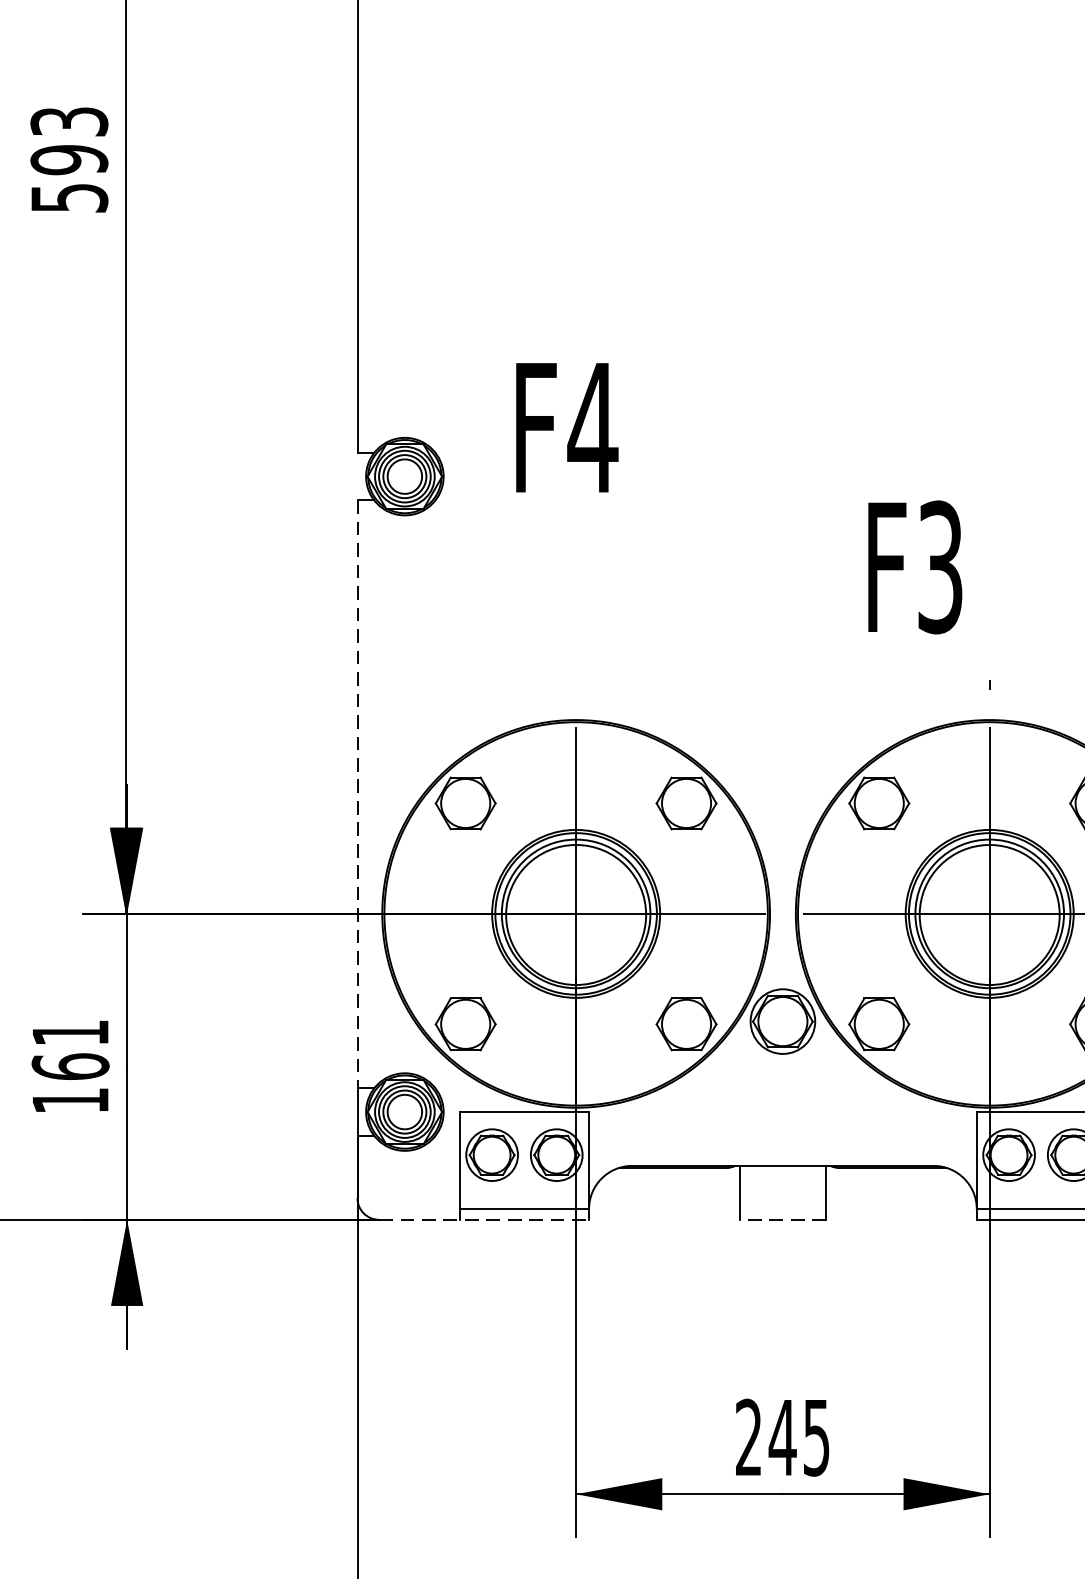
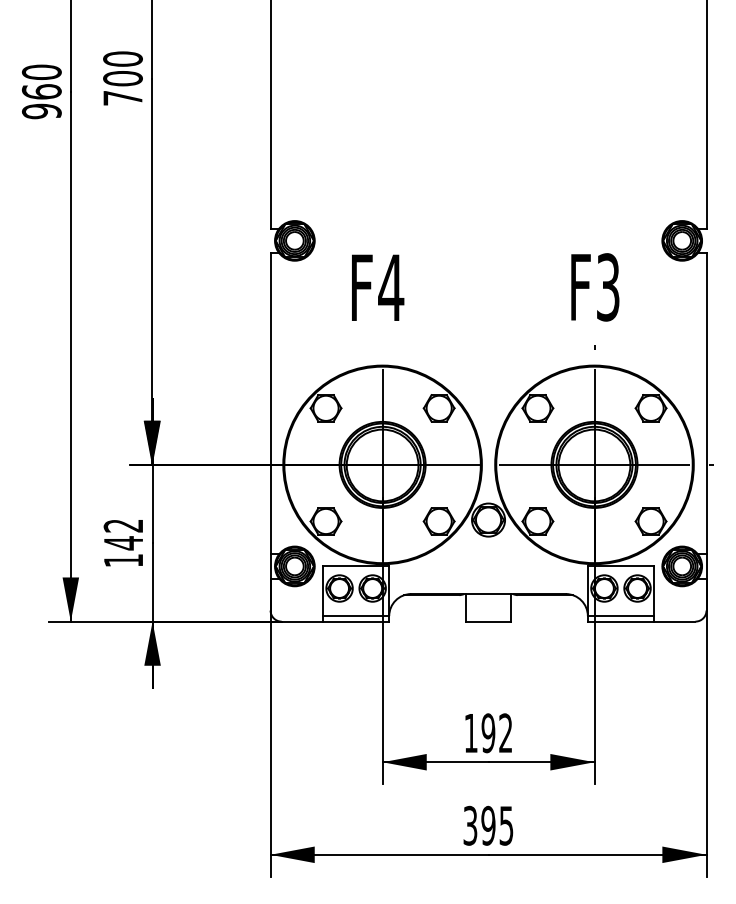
text: (68, 159) -> (122, 78), 593 -> 700
text: (568, 427) -> (378, 287), moved
text: (915, 567) -> (595, 287), moved
line: (357, 794) -> (270, 403), dashed -> solid
text: (70, 1049) -> (123, 534), 161 -> 142
line: (484, 1219) -> (335, 621), dashed -> solid
line: (782, 1219) -> (488, 621), dashed -> solid
text: (782, 1438) -> (488, 733), 245 -> 192

